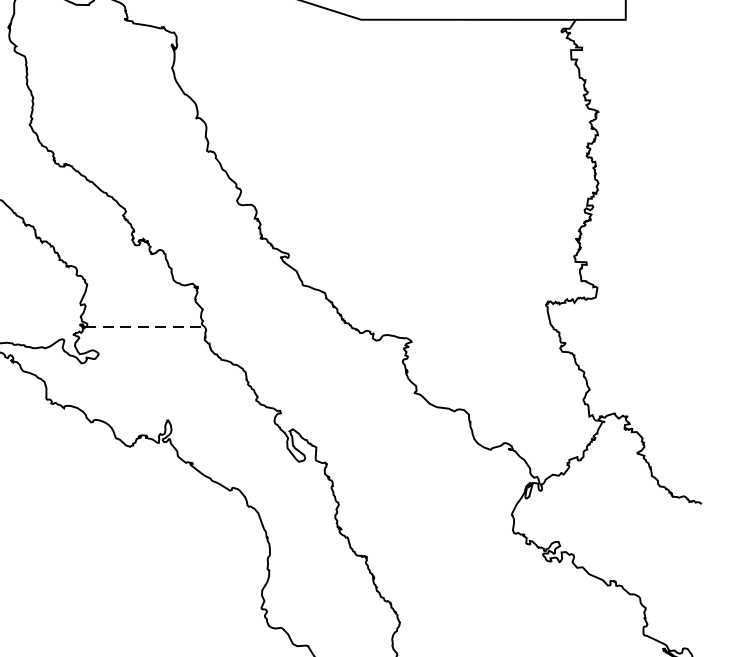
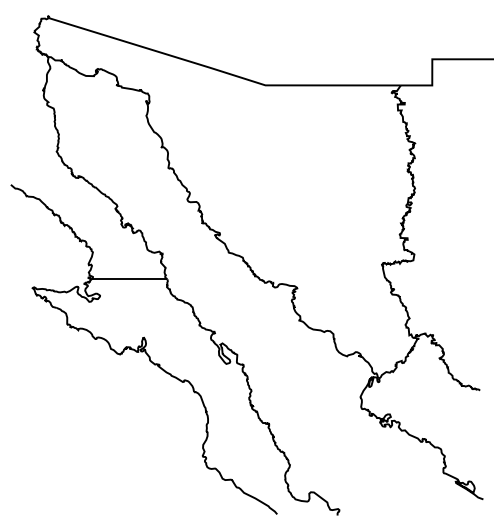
line: (145, 327) -> (129, 279), dashed -> solid

